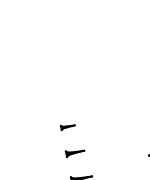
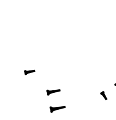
part: (67, 126) -> (29, 71), moved

